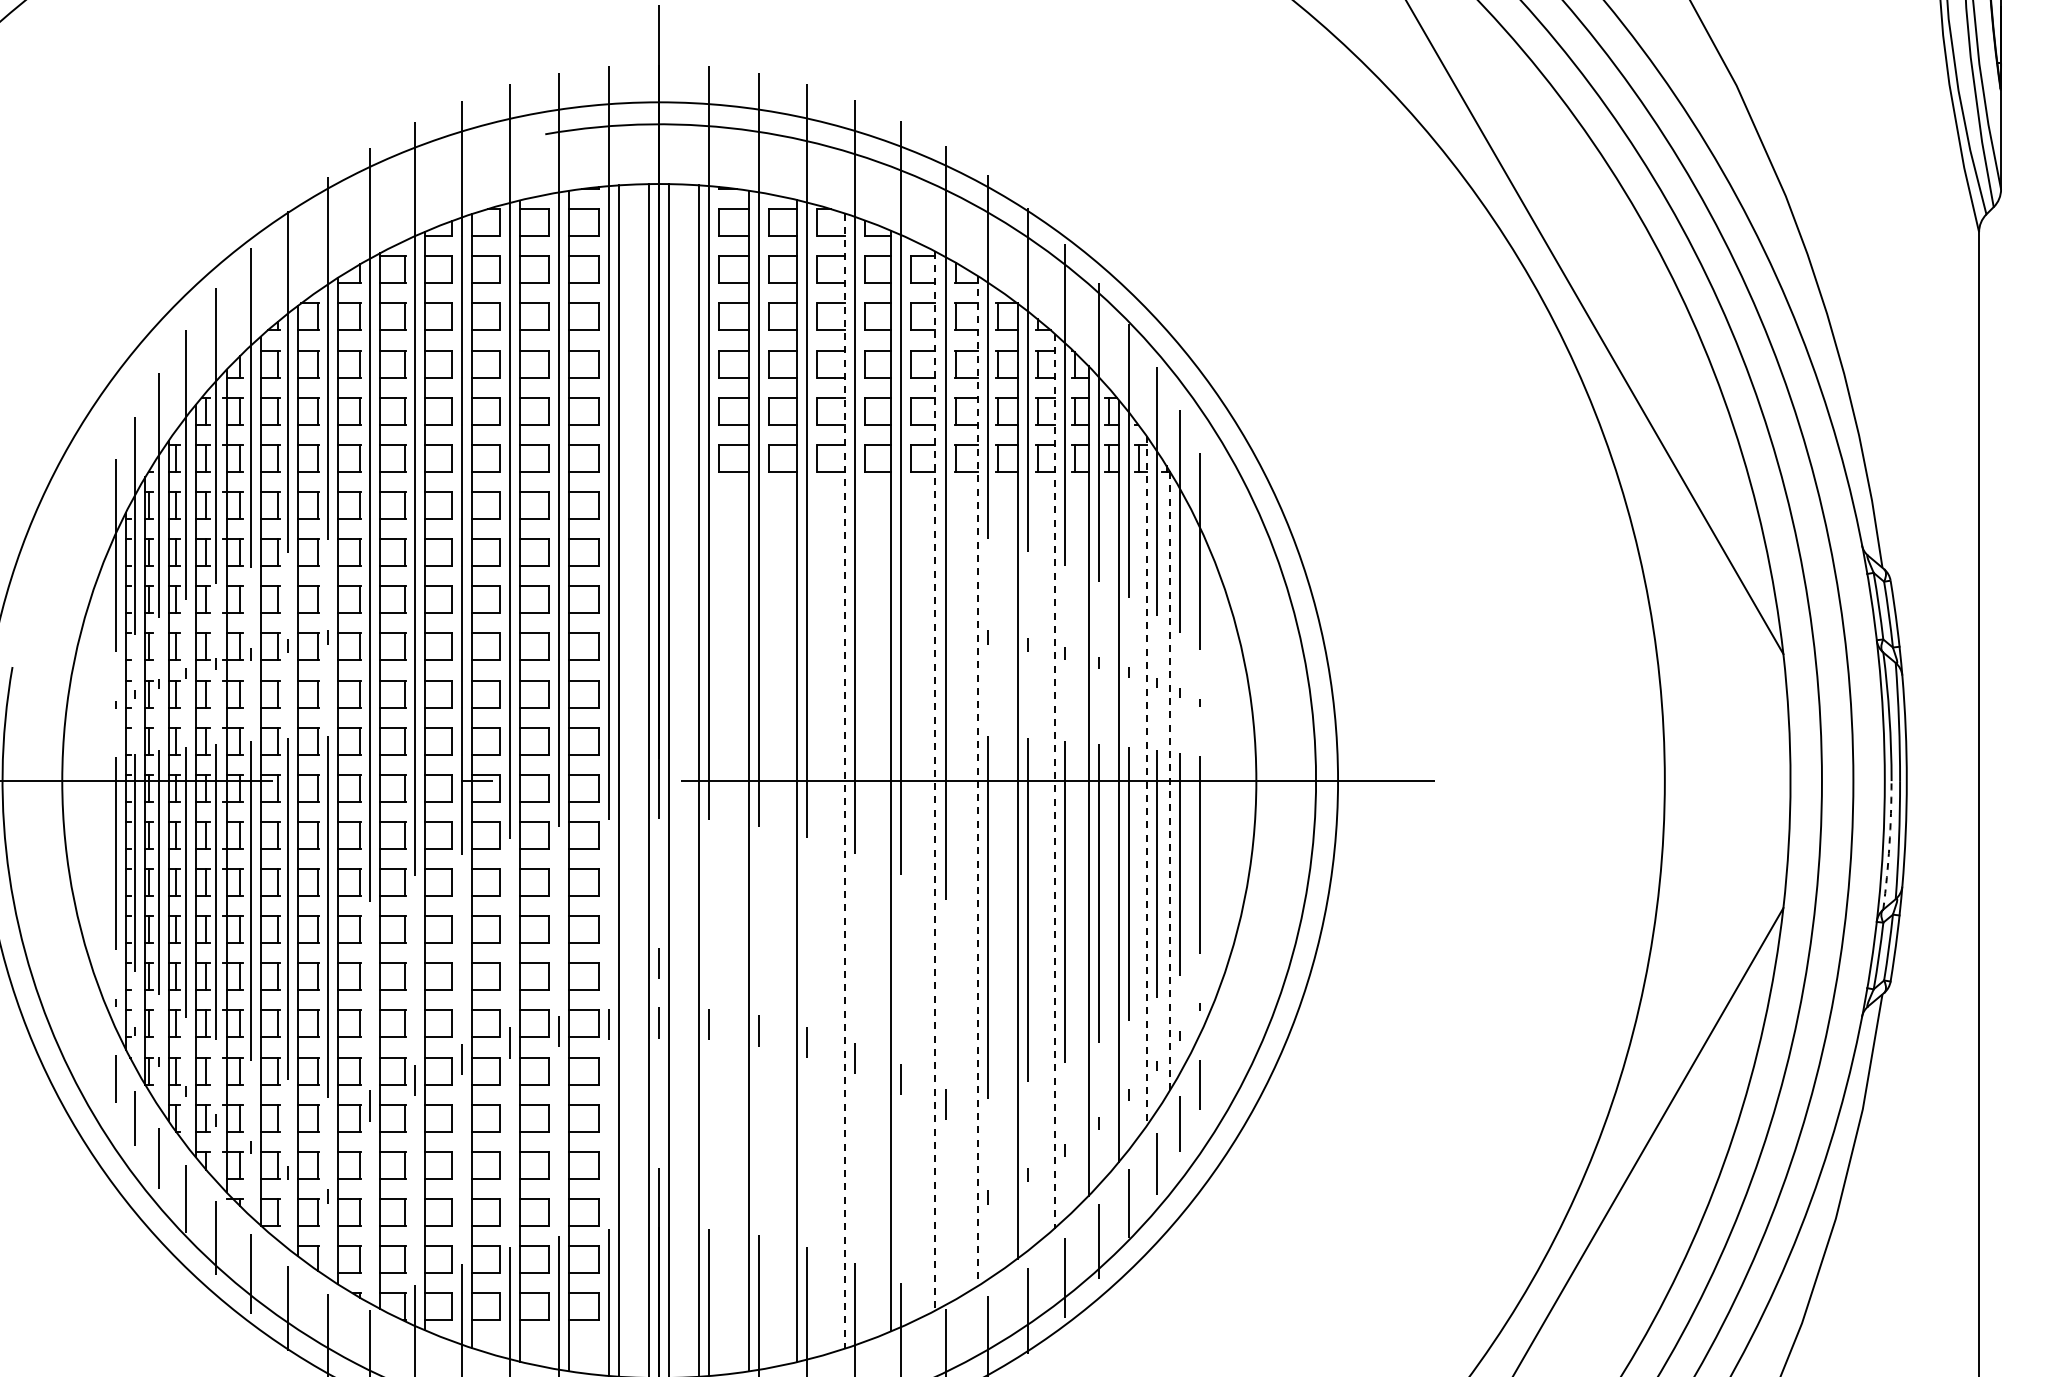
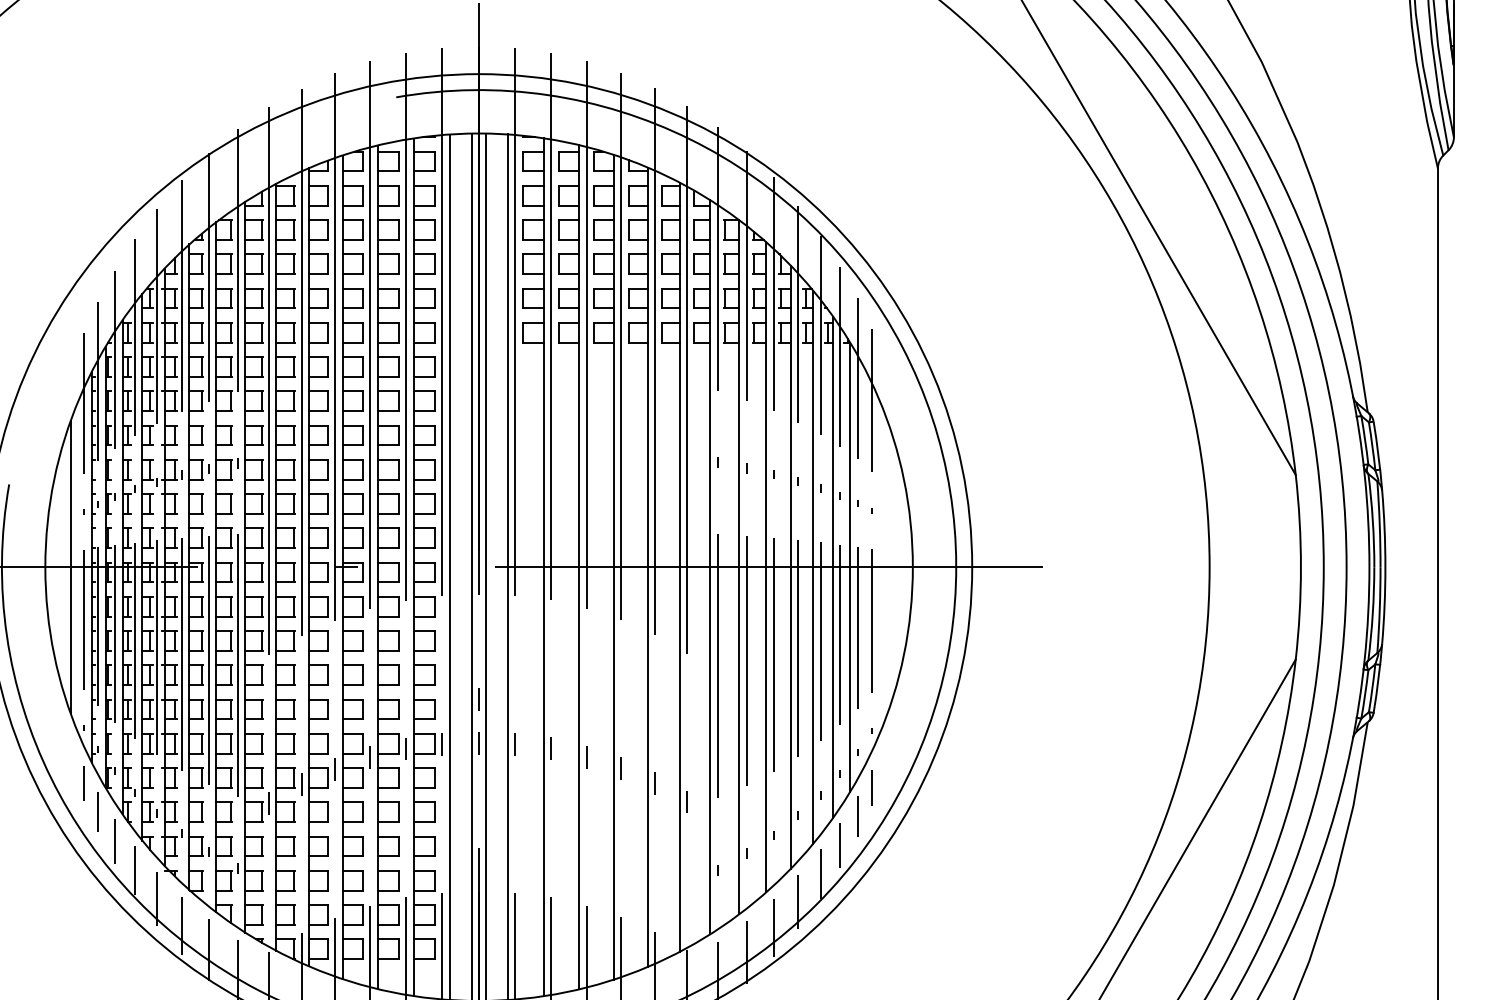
line: (97, 780) -> (70, 566), added
line: (844, 781) -> (613, 567), dashed -> solid
line: (935, 781) -> (679, 567), dashed -> solid
line: (977, 781) -> (710, 567), dashed -> solid
line: (1054, 781) -> (766, 567), dashed -> solid
line: (1146, 781) -> (833, 567), dashed -> solid
line: (1170, 781) -> (850, 567), dashed -> solid
arc: (1889, 845) -> (1372, 614), dashed -> solid

